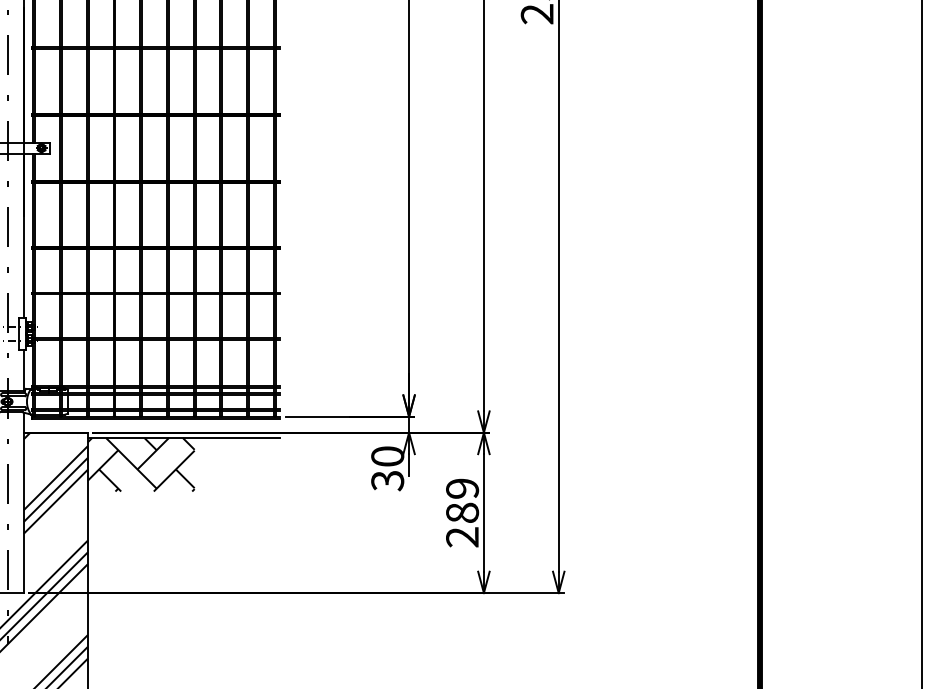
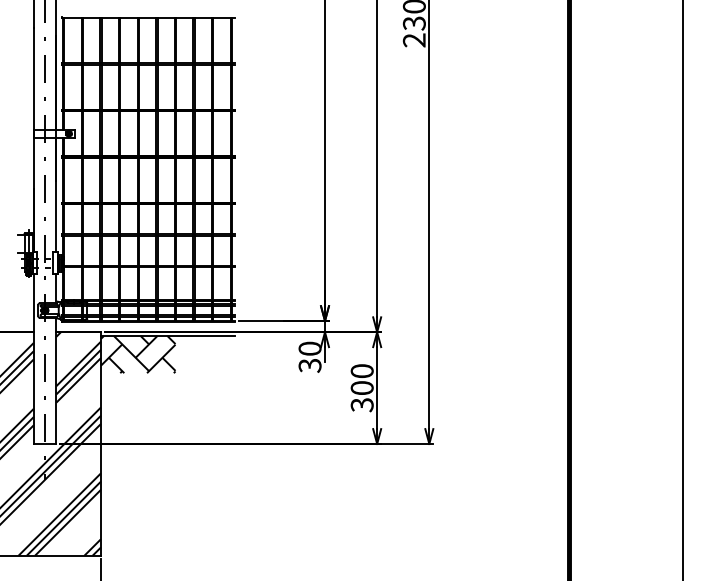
text: (461, 513) -> (361, 388), 289 -> 300

